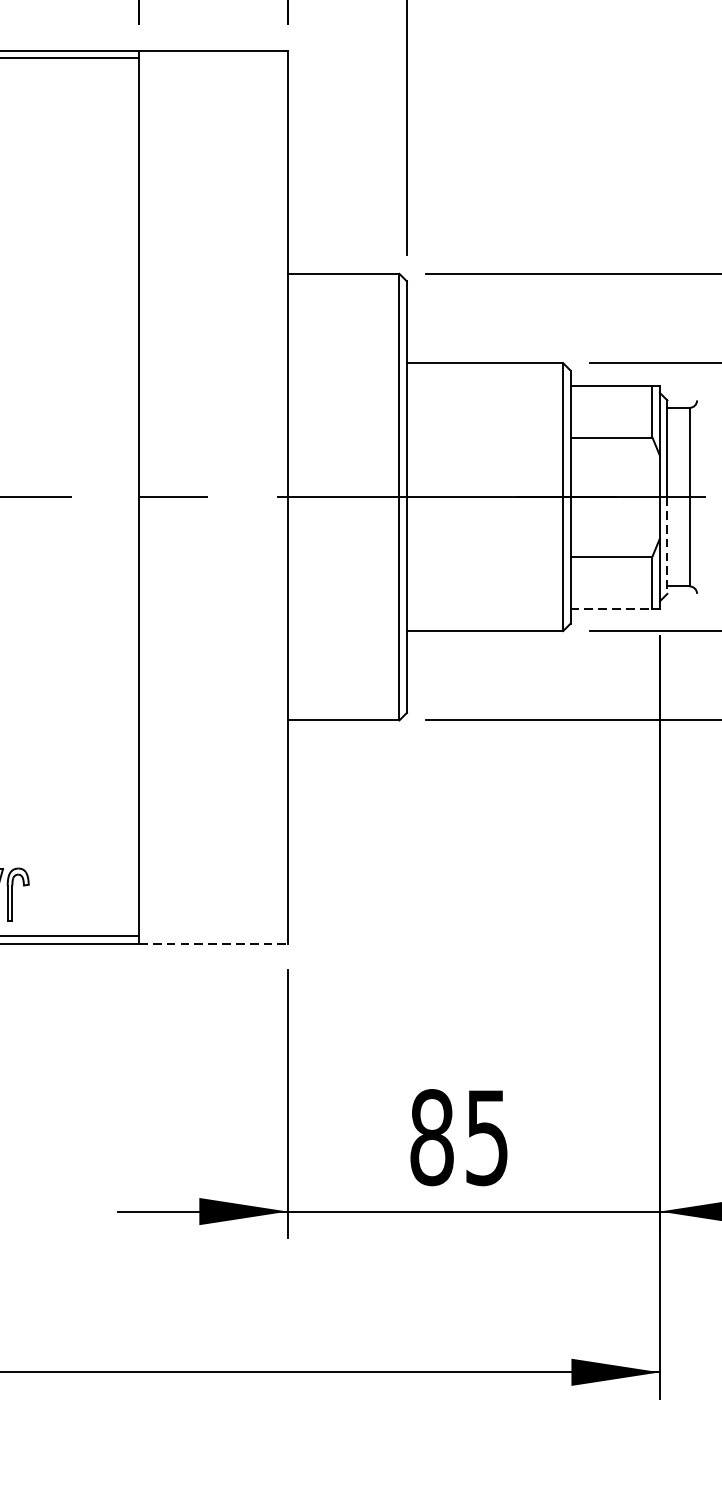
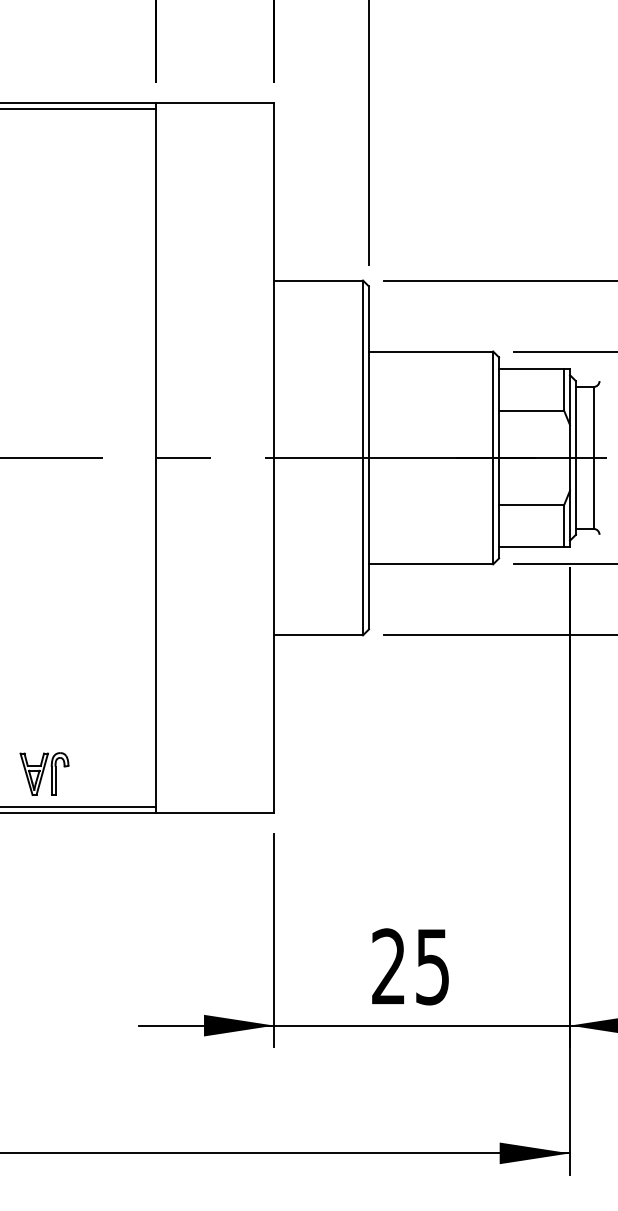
line: (666, 545) -> (575, 496), dashed -> solid
line: (611, 608) -> (531, 546), dashed -> solid
line: (213, 943) -> (215, 812), dashed -> solid
text: (431, 1137) -> (388, 966), 85 -> 25

